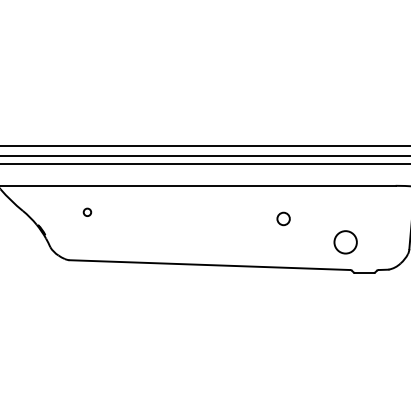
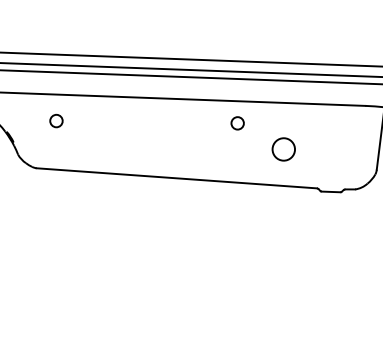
circle: (87, 212) -> (56, 121), size x1.67
circle: (283, 218) -> (237, 122), moved
circle: (345, 242) -> (283, 149), moved

